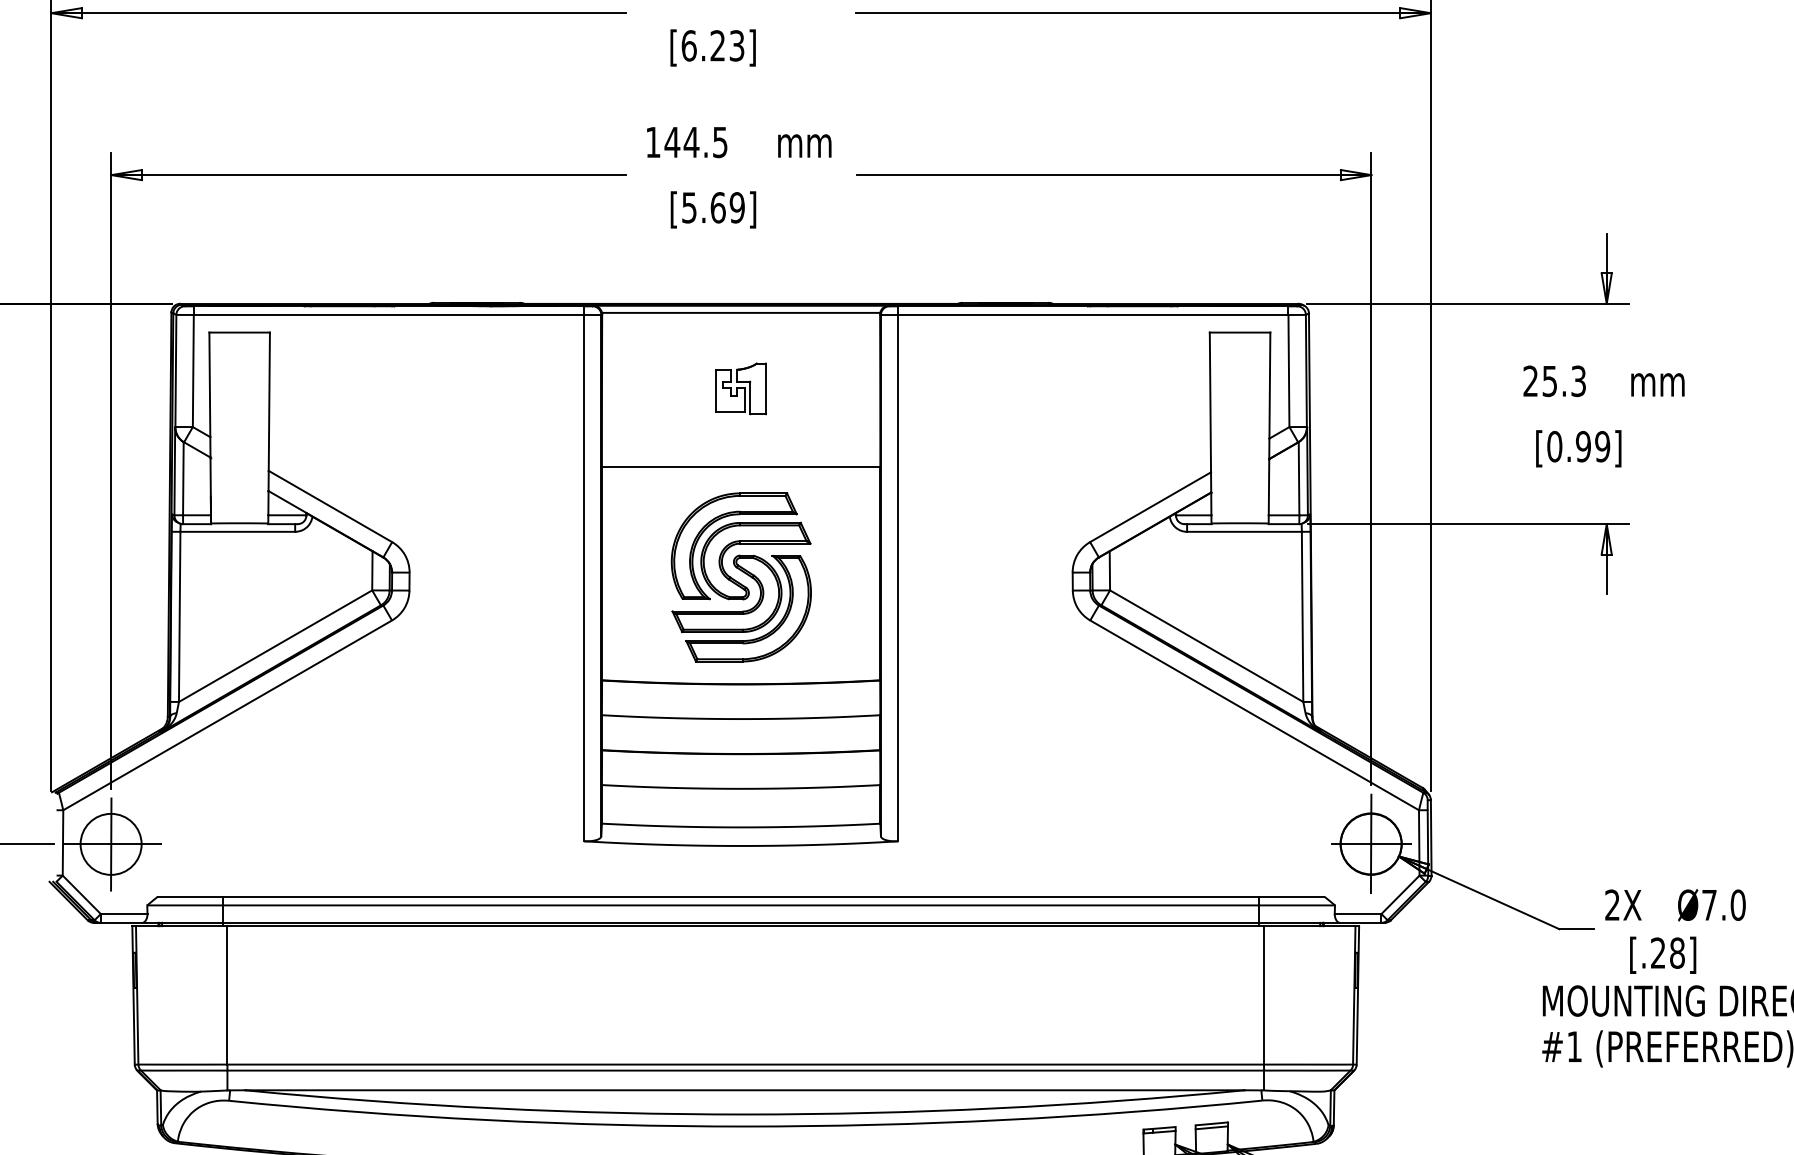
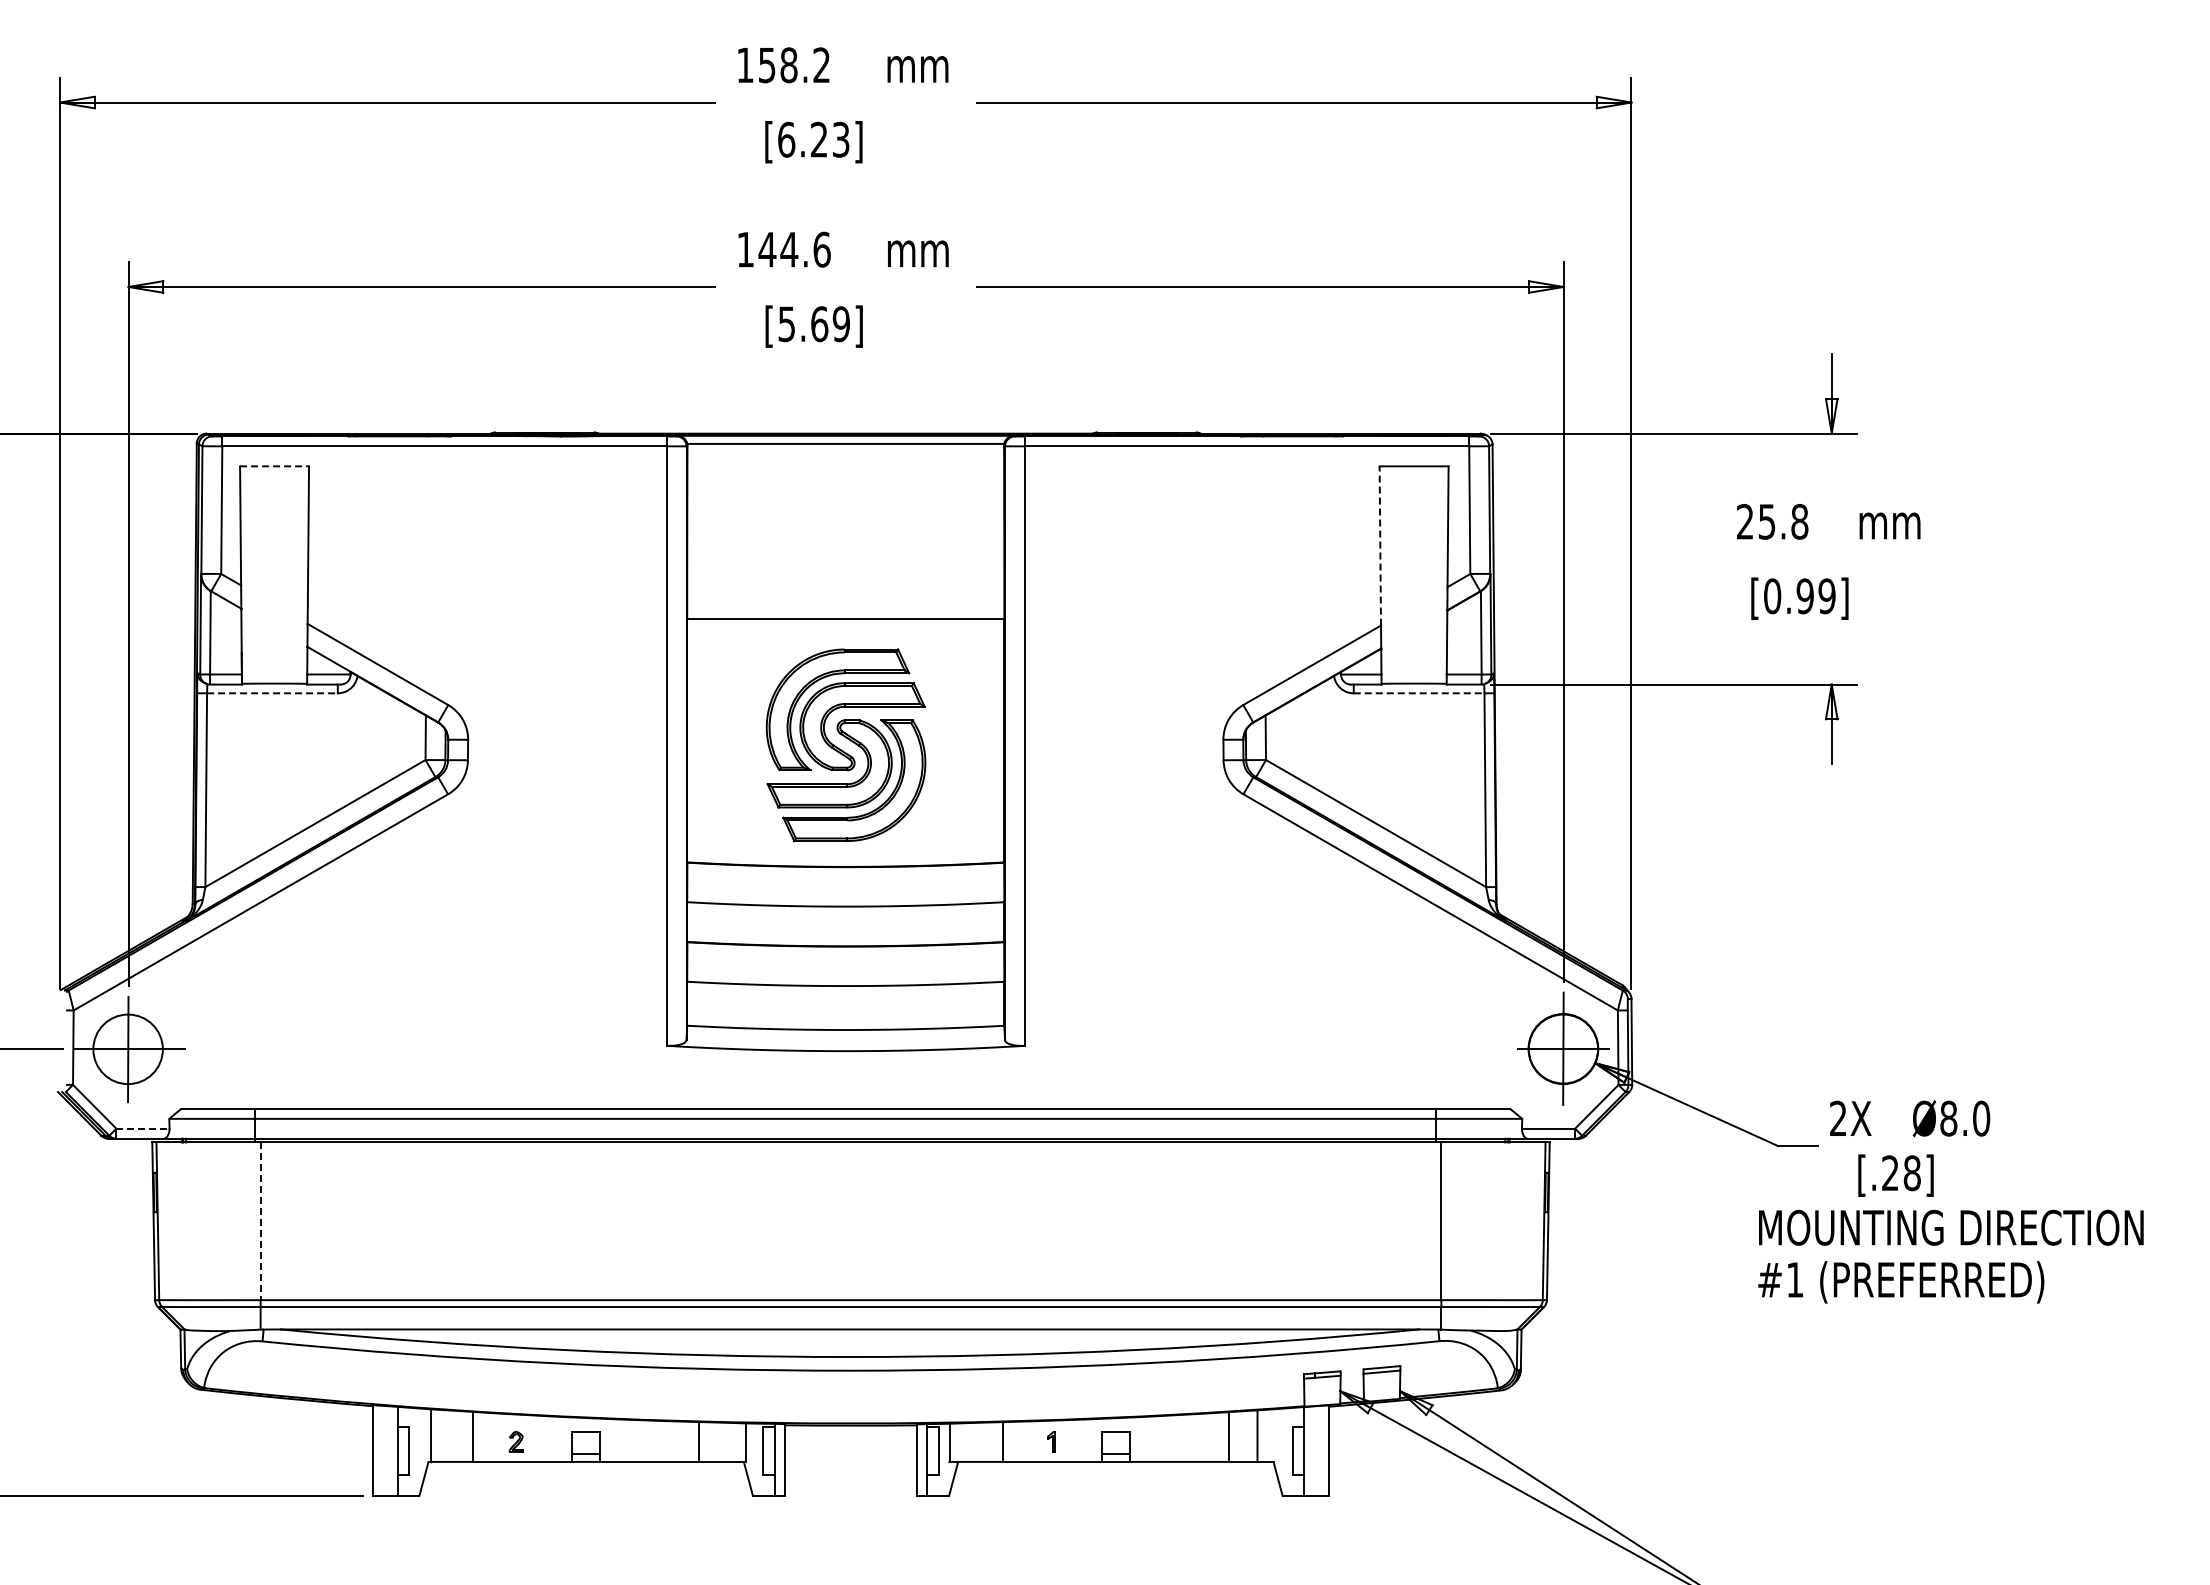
text: (719, 142) -> (821, 249), 144.5 -> 144.6
line: (240, 332) -> (275, 466), solid -> dashed
text: (1578, 380) -> (1799, 521), 25.3 -> 25.8
part: (740, 388) -> (845, 530), removed
line: (1210, 402) -> (1380, 545), solid -> dashed
line: (237, 531) -> (272, 693), solid -> dashed
line: (1244, 531) -> (1419, 693), solid -> dashed
text: (1709, 905) -> (1948, 1118), Ø7.0 -> Ø8.0
line: (124, 913) -> (143, 1128), solid -> dashed
line: (227, 995) -> (260, 1221), solid -> dashed

